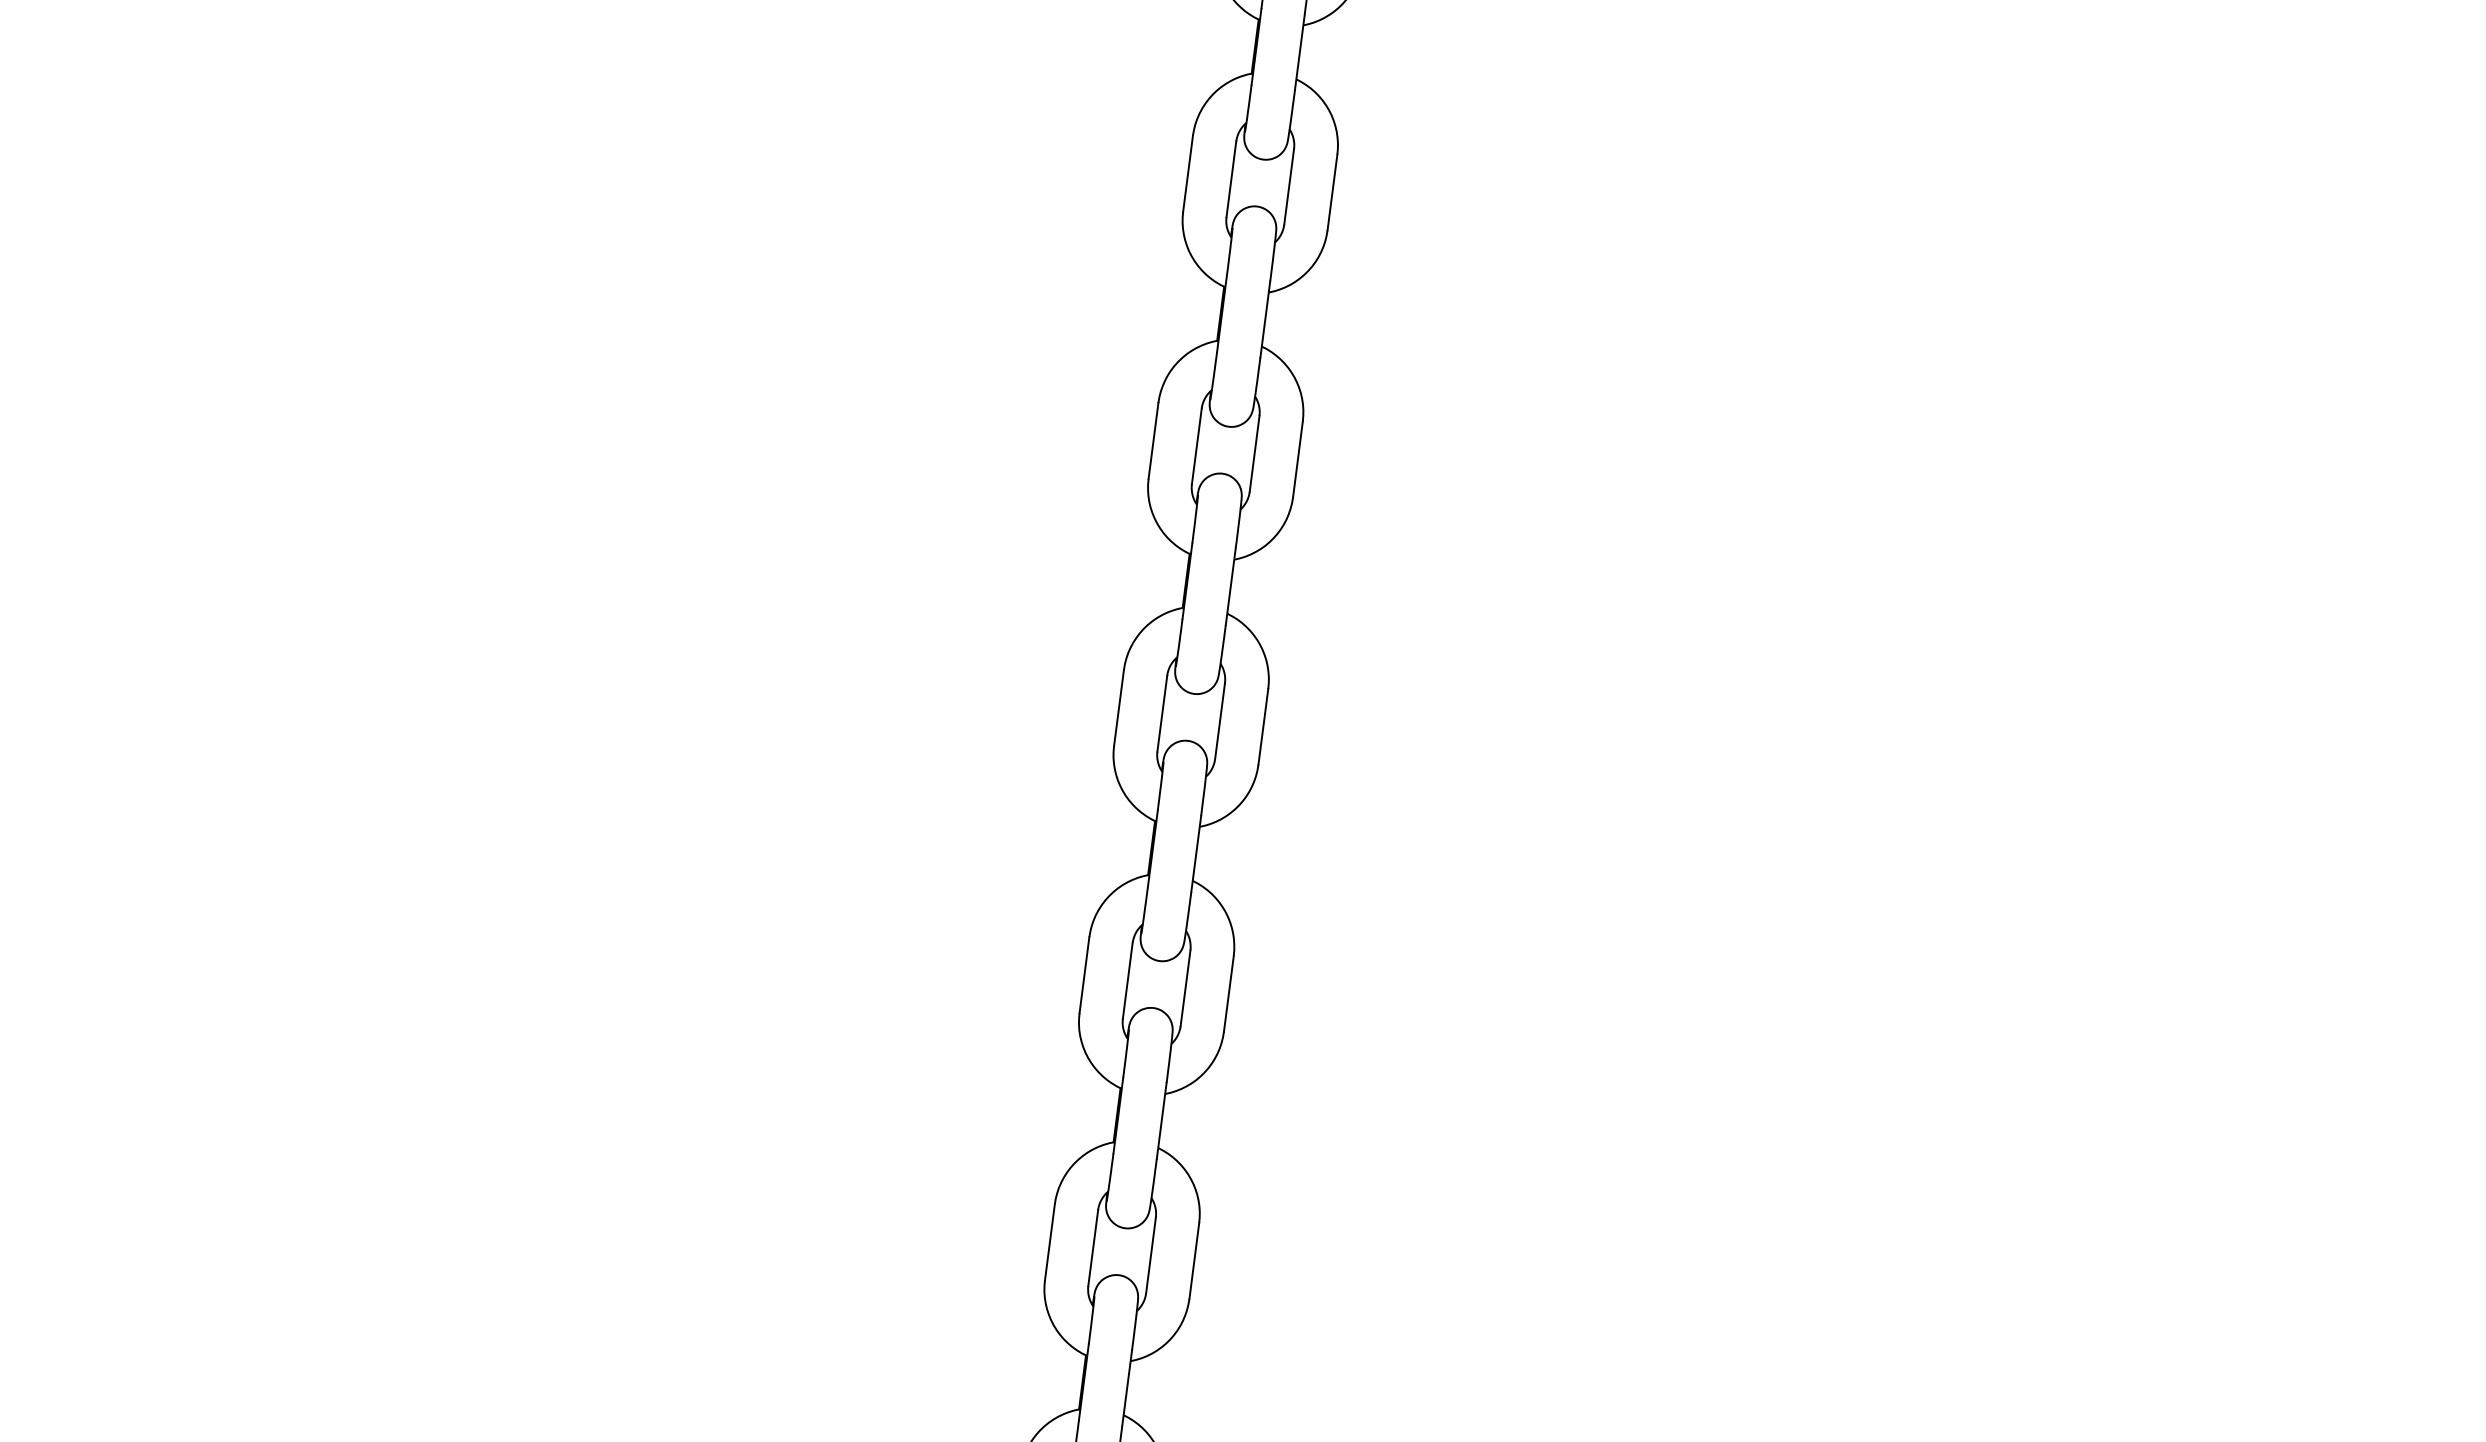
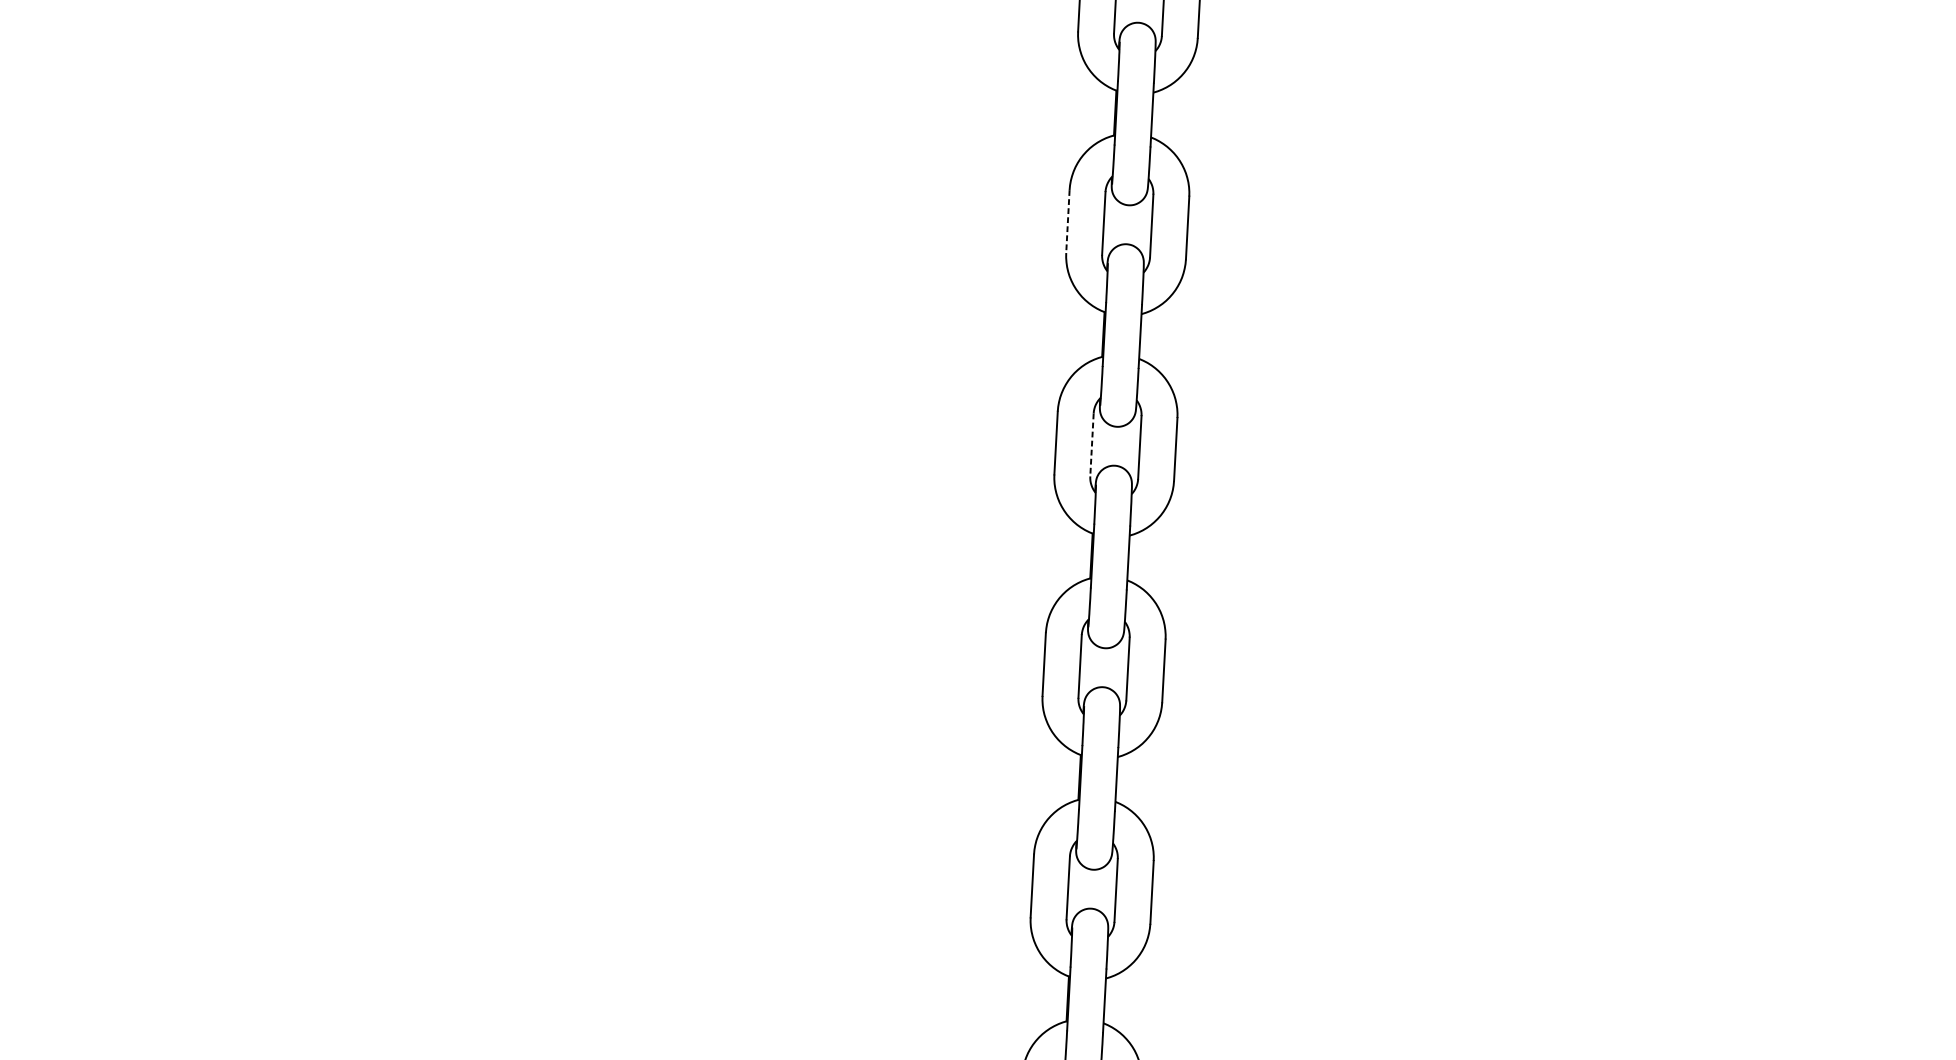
line: (1153, 441) -> (1067, 222), solid -> dashed
line: (1162, 714) -> (1092, 445), solid -> dashed

